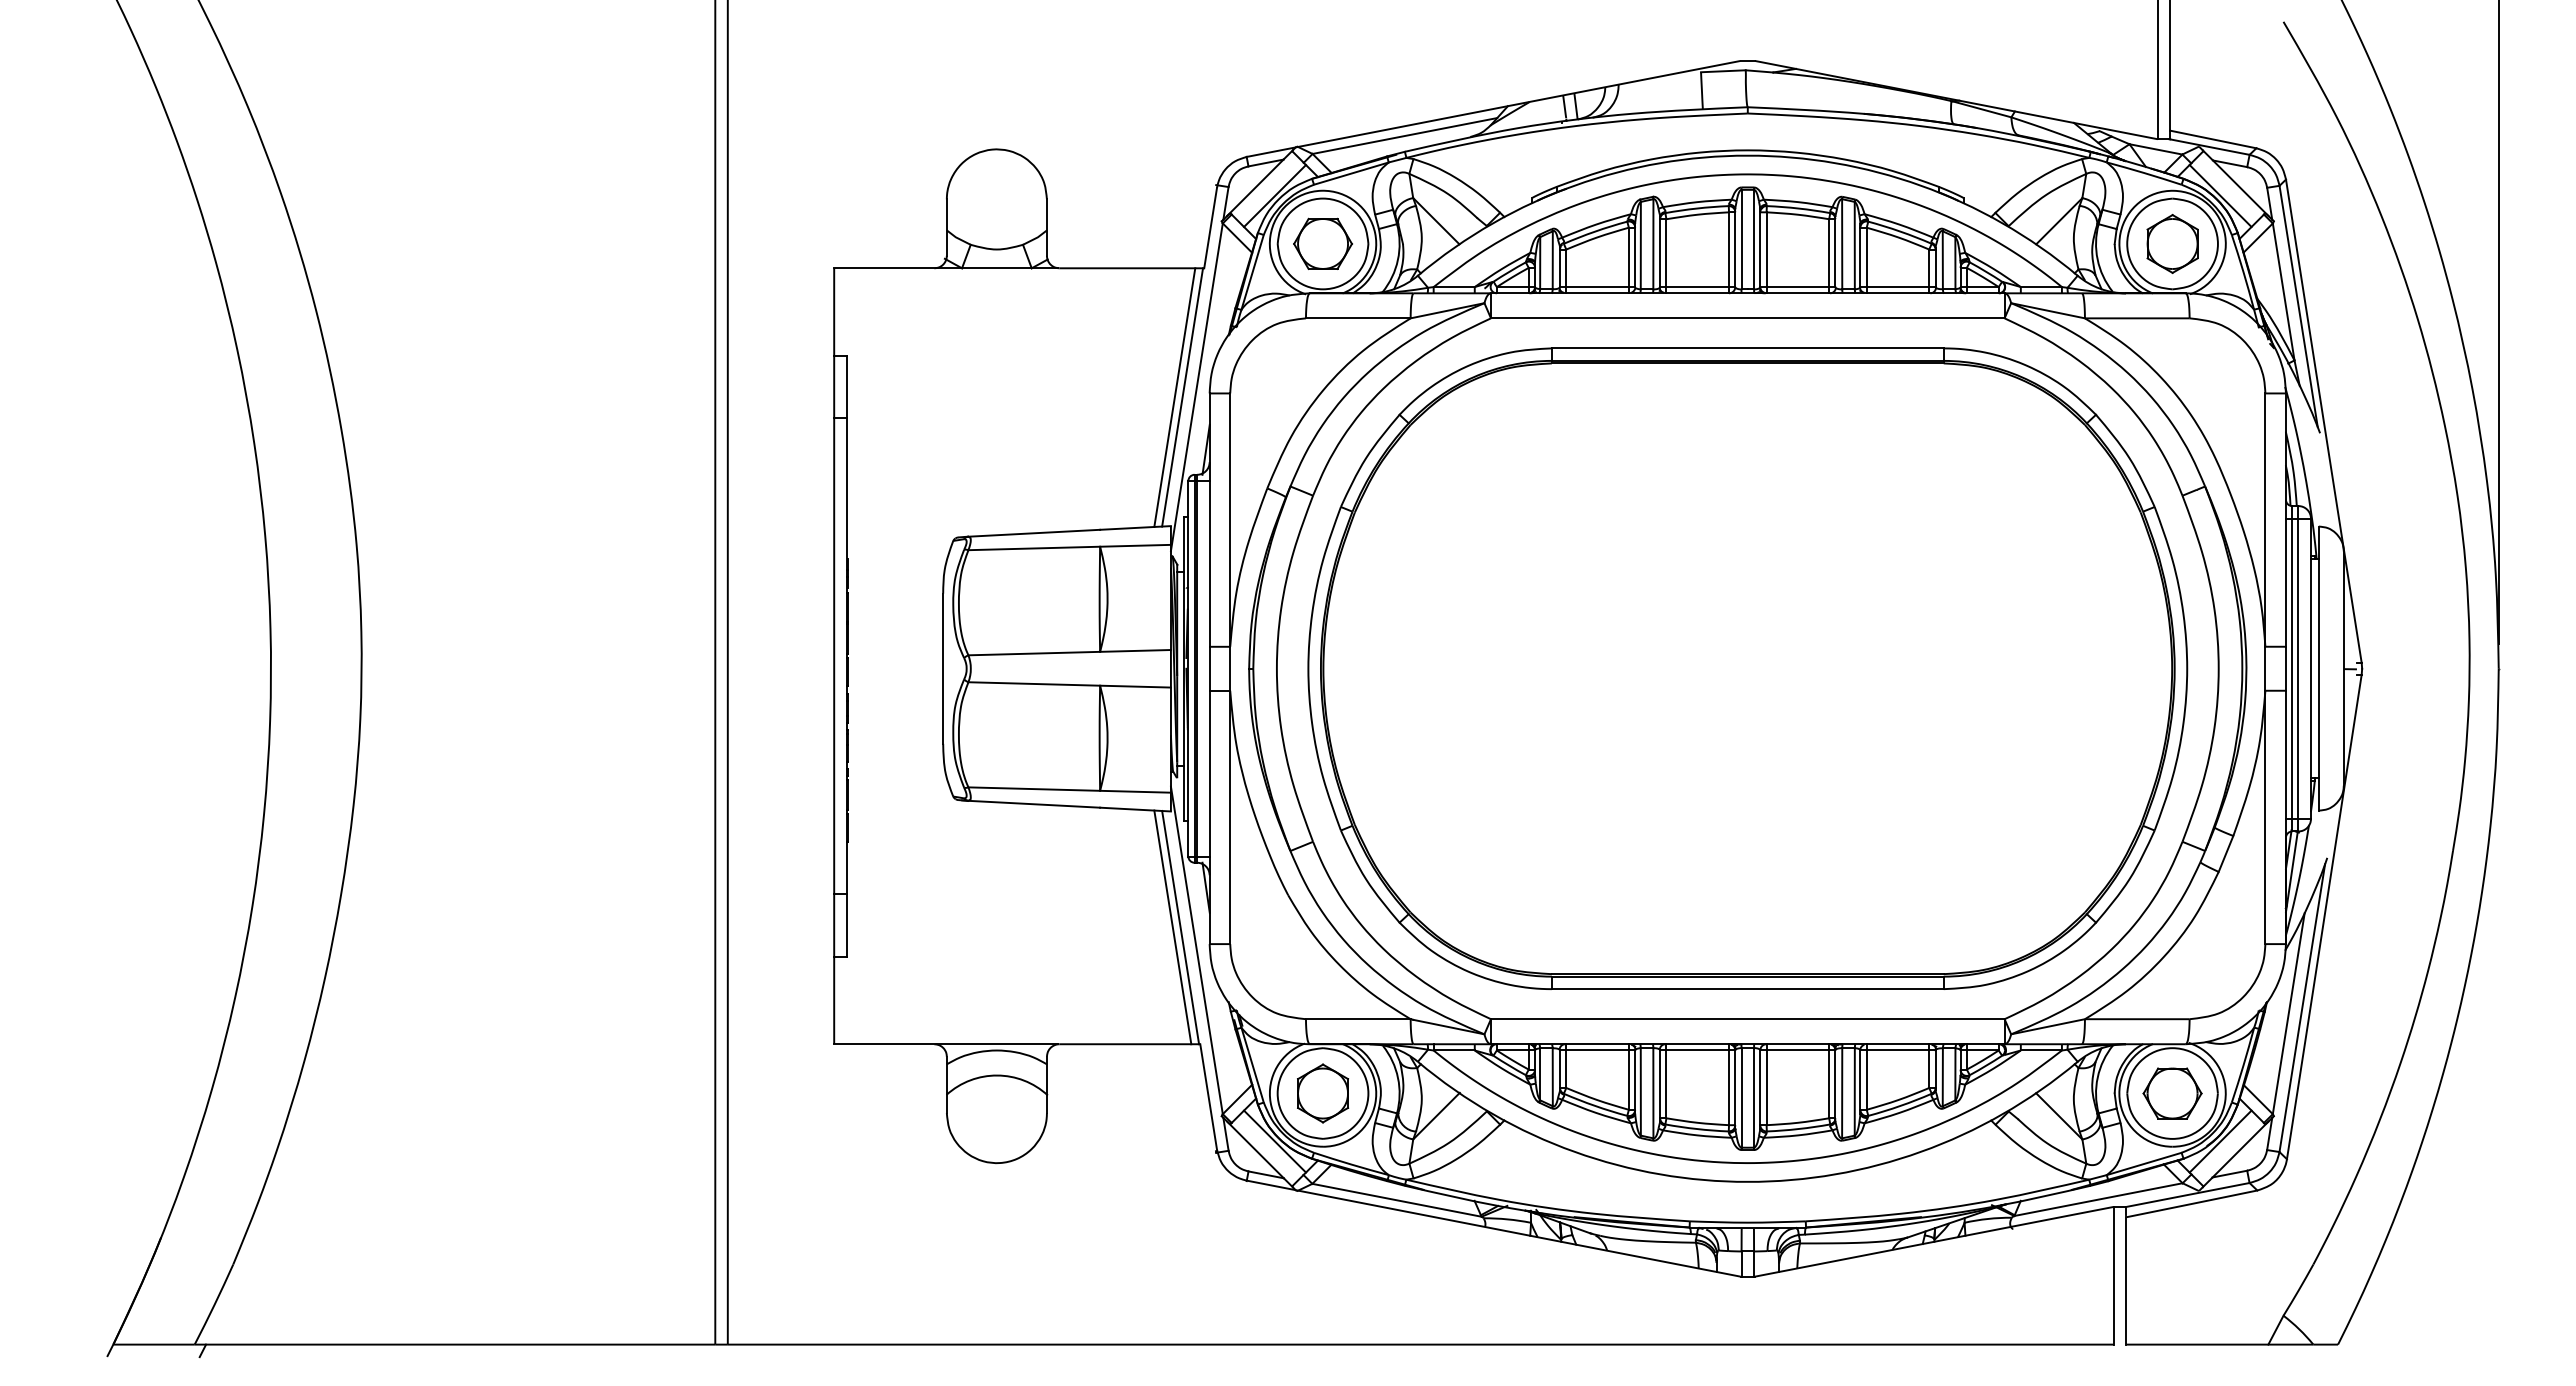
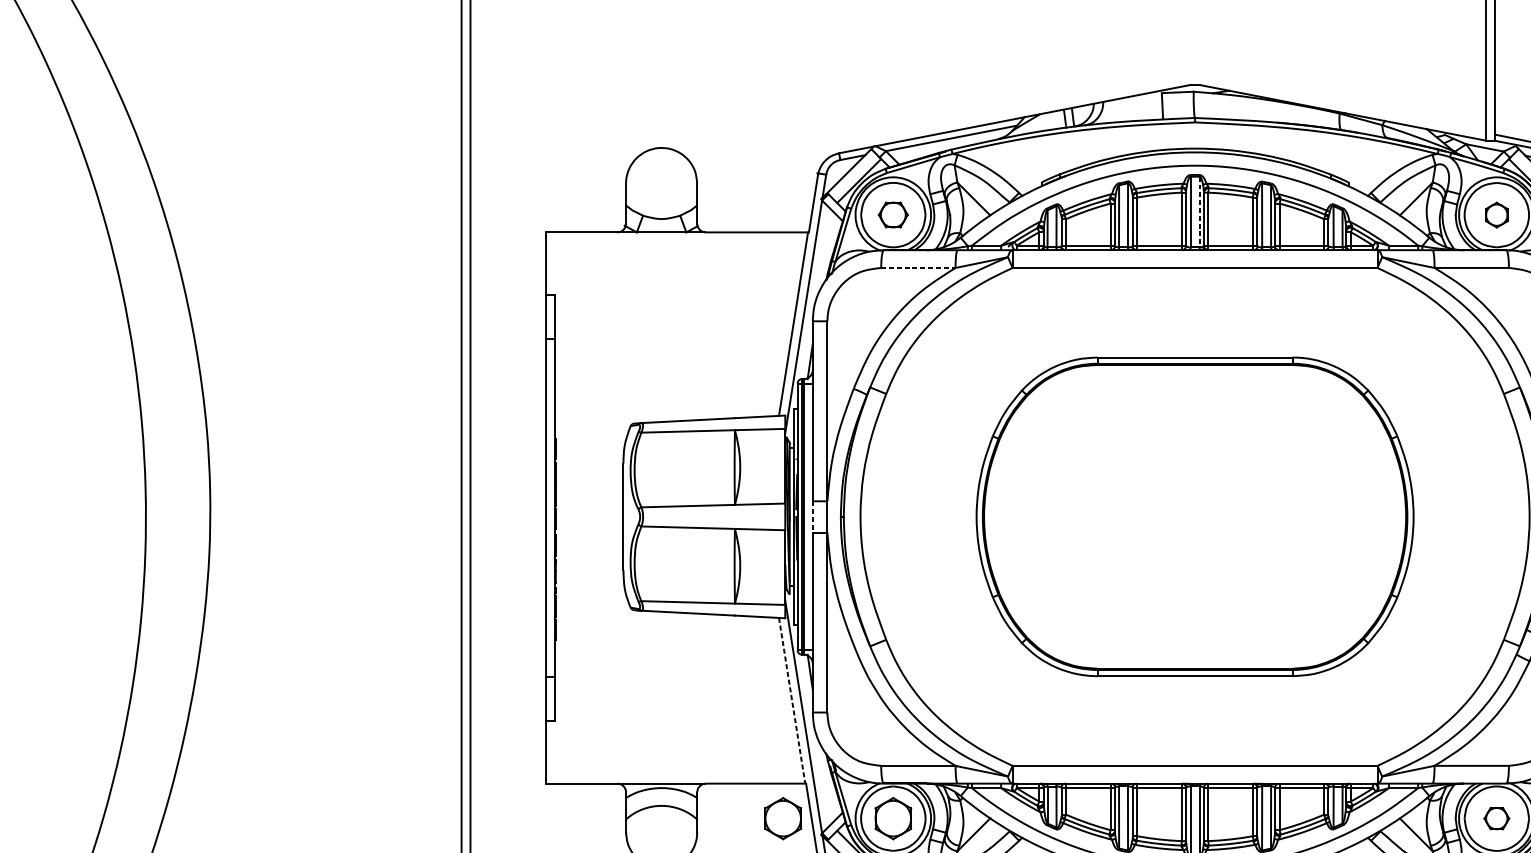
line: (1754, 239) -> (1199, 211), solid -> dashed
part: (1322, 243) -> (892, 214), size x0.7
part: (2172, 243) -> (1496, 214), size x0.6
line: (1358, 318) -> (918, 268), solid -> dashed
line: (1174, 397) -> (787, 324), removed
line: (1209, 668) -> (812, 516), solid -> dashed
part: (1747, 668) -> (1194, 516), size x0.7
line: (1172, 927) -> (786, 700), removed
line: (1180, 928) -> (792, 701), solid -> dashed
part: (1168, 1093) -> (783, 818), added
part: (2172, 1093) -> (1496, 818), size x0.6

